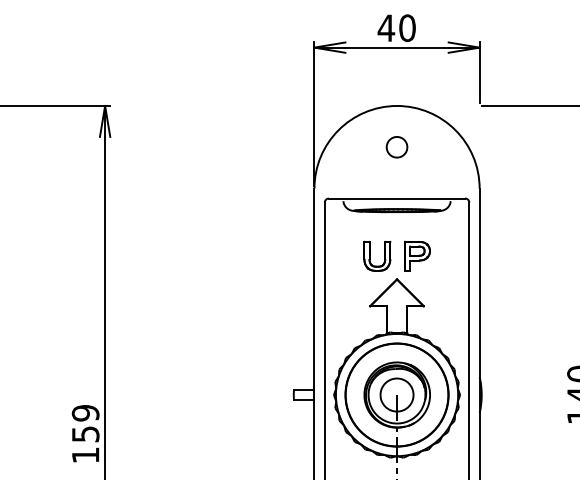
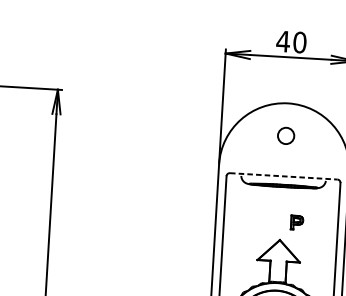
line: (397, 198) -> (284, 176), solid -> dashed
part: (370, 255) -> (260, 220), removed
part: (417, 255) -> (297, 222), size x0.6

